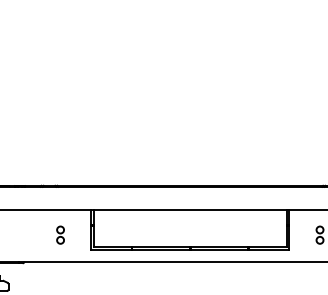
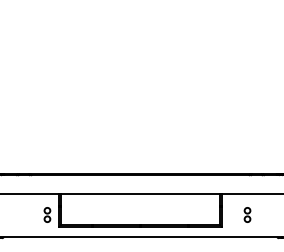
part: (60, 234) -> (47, 214), moved

